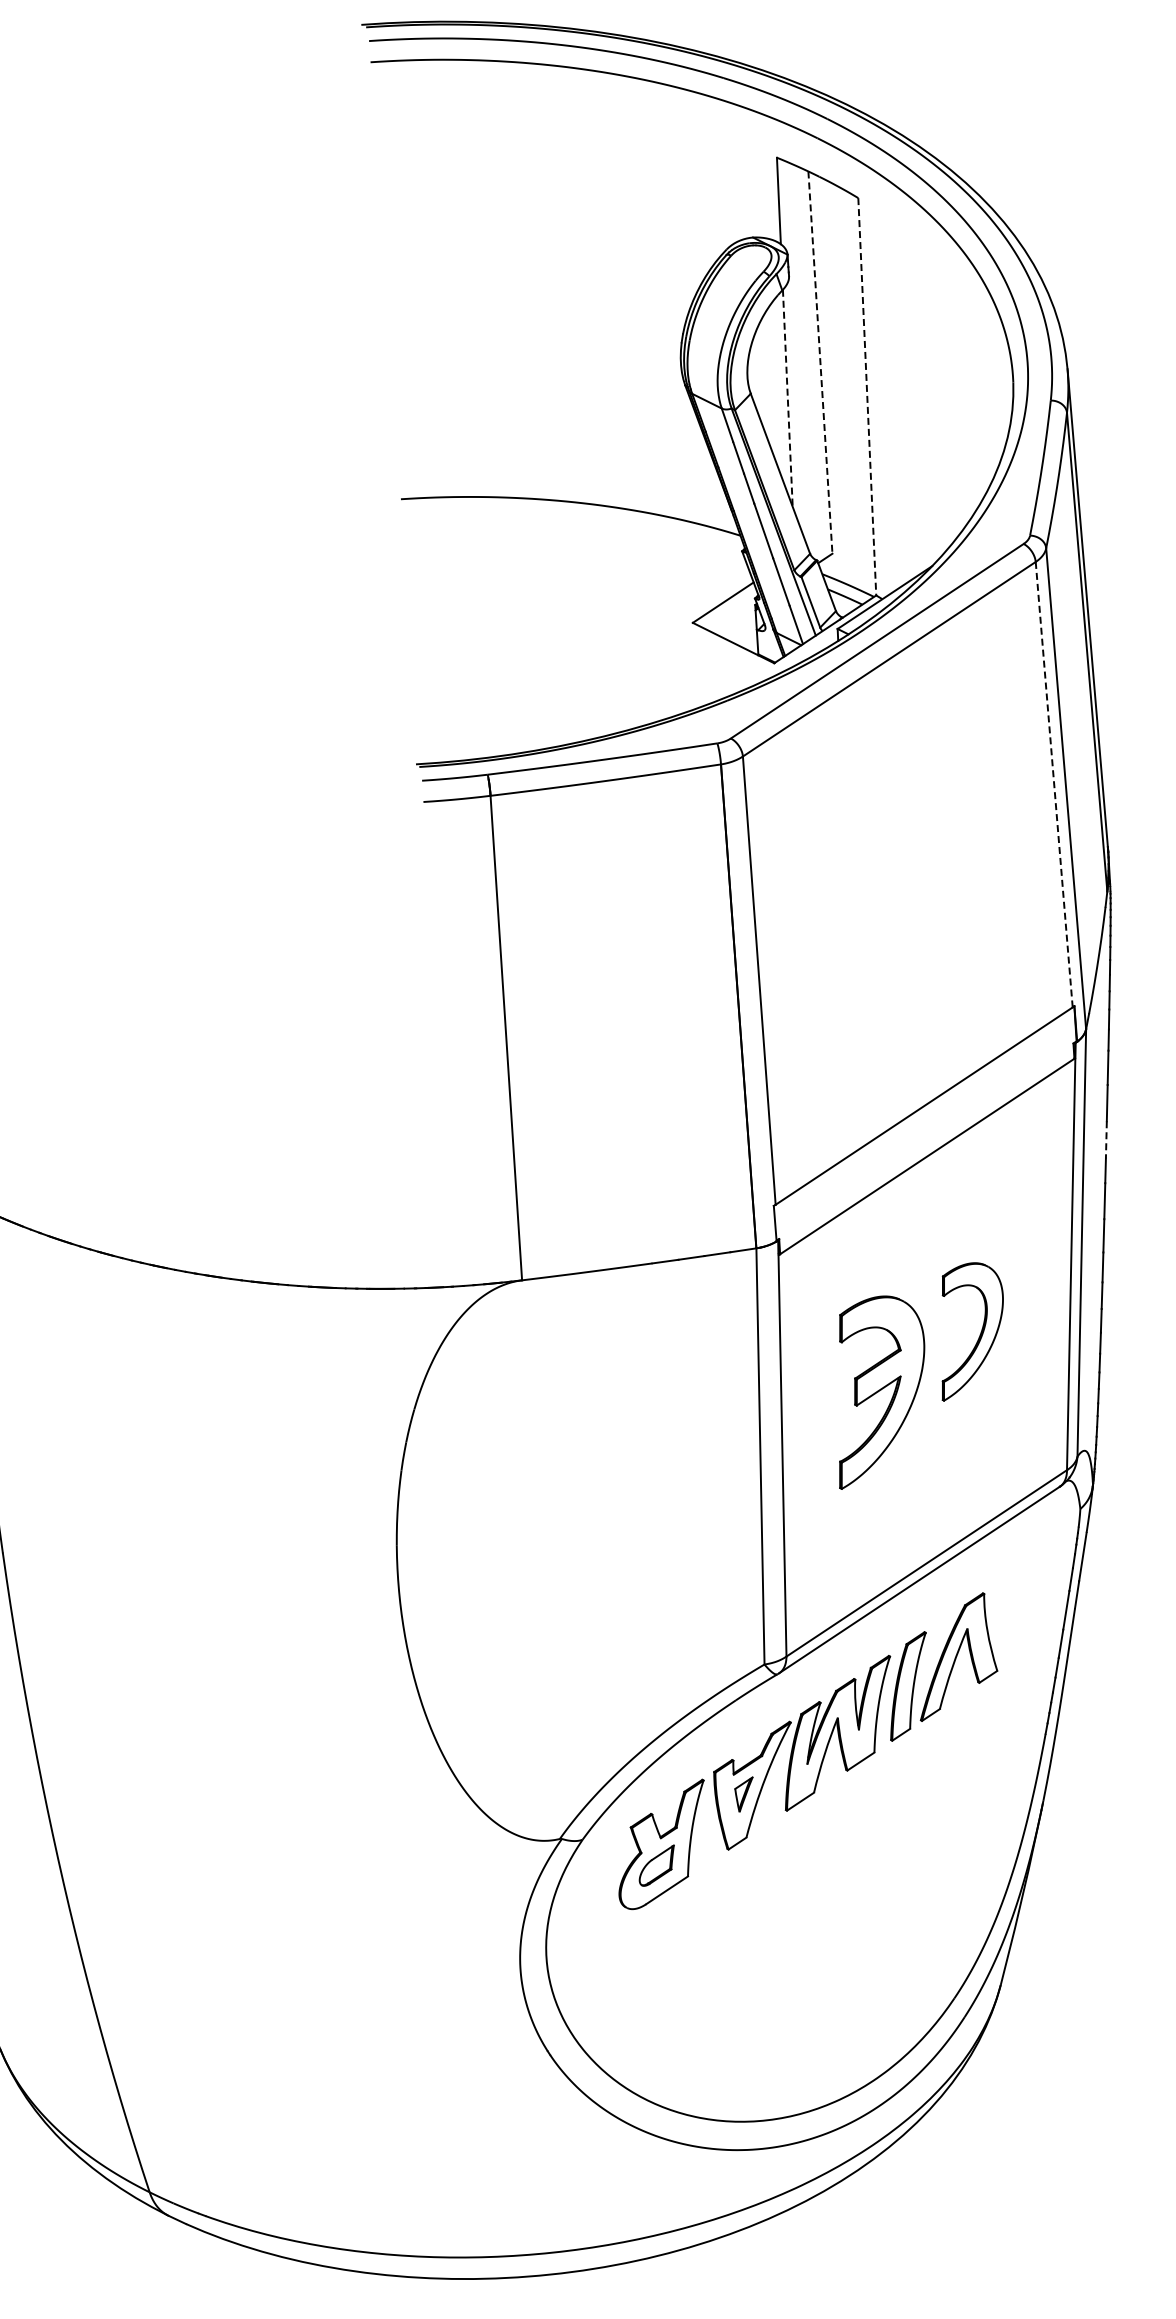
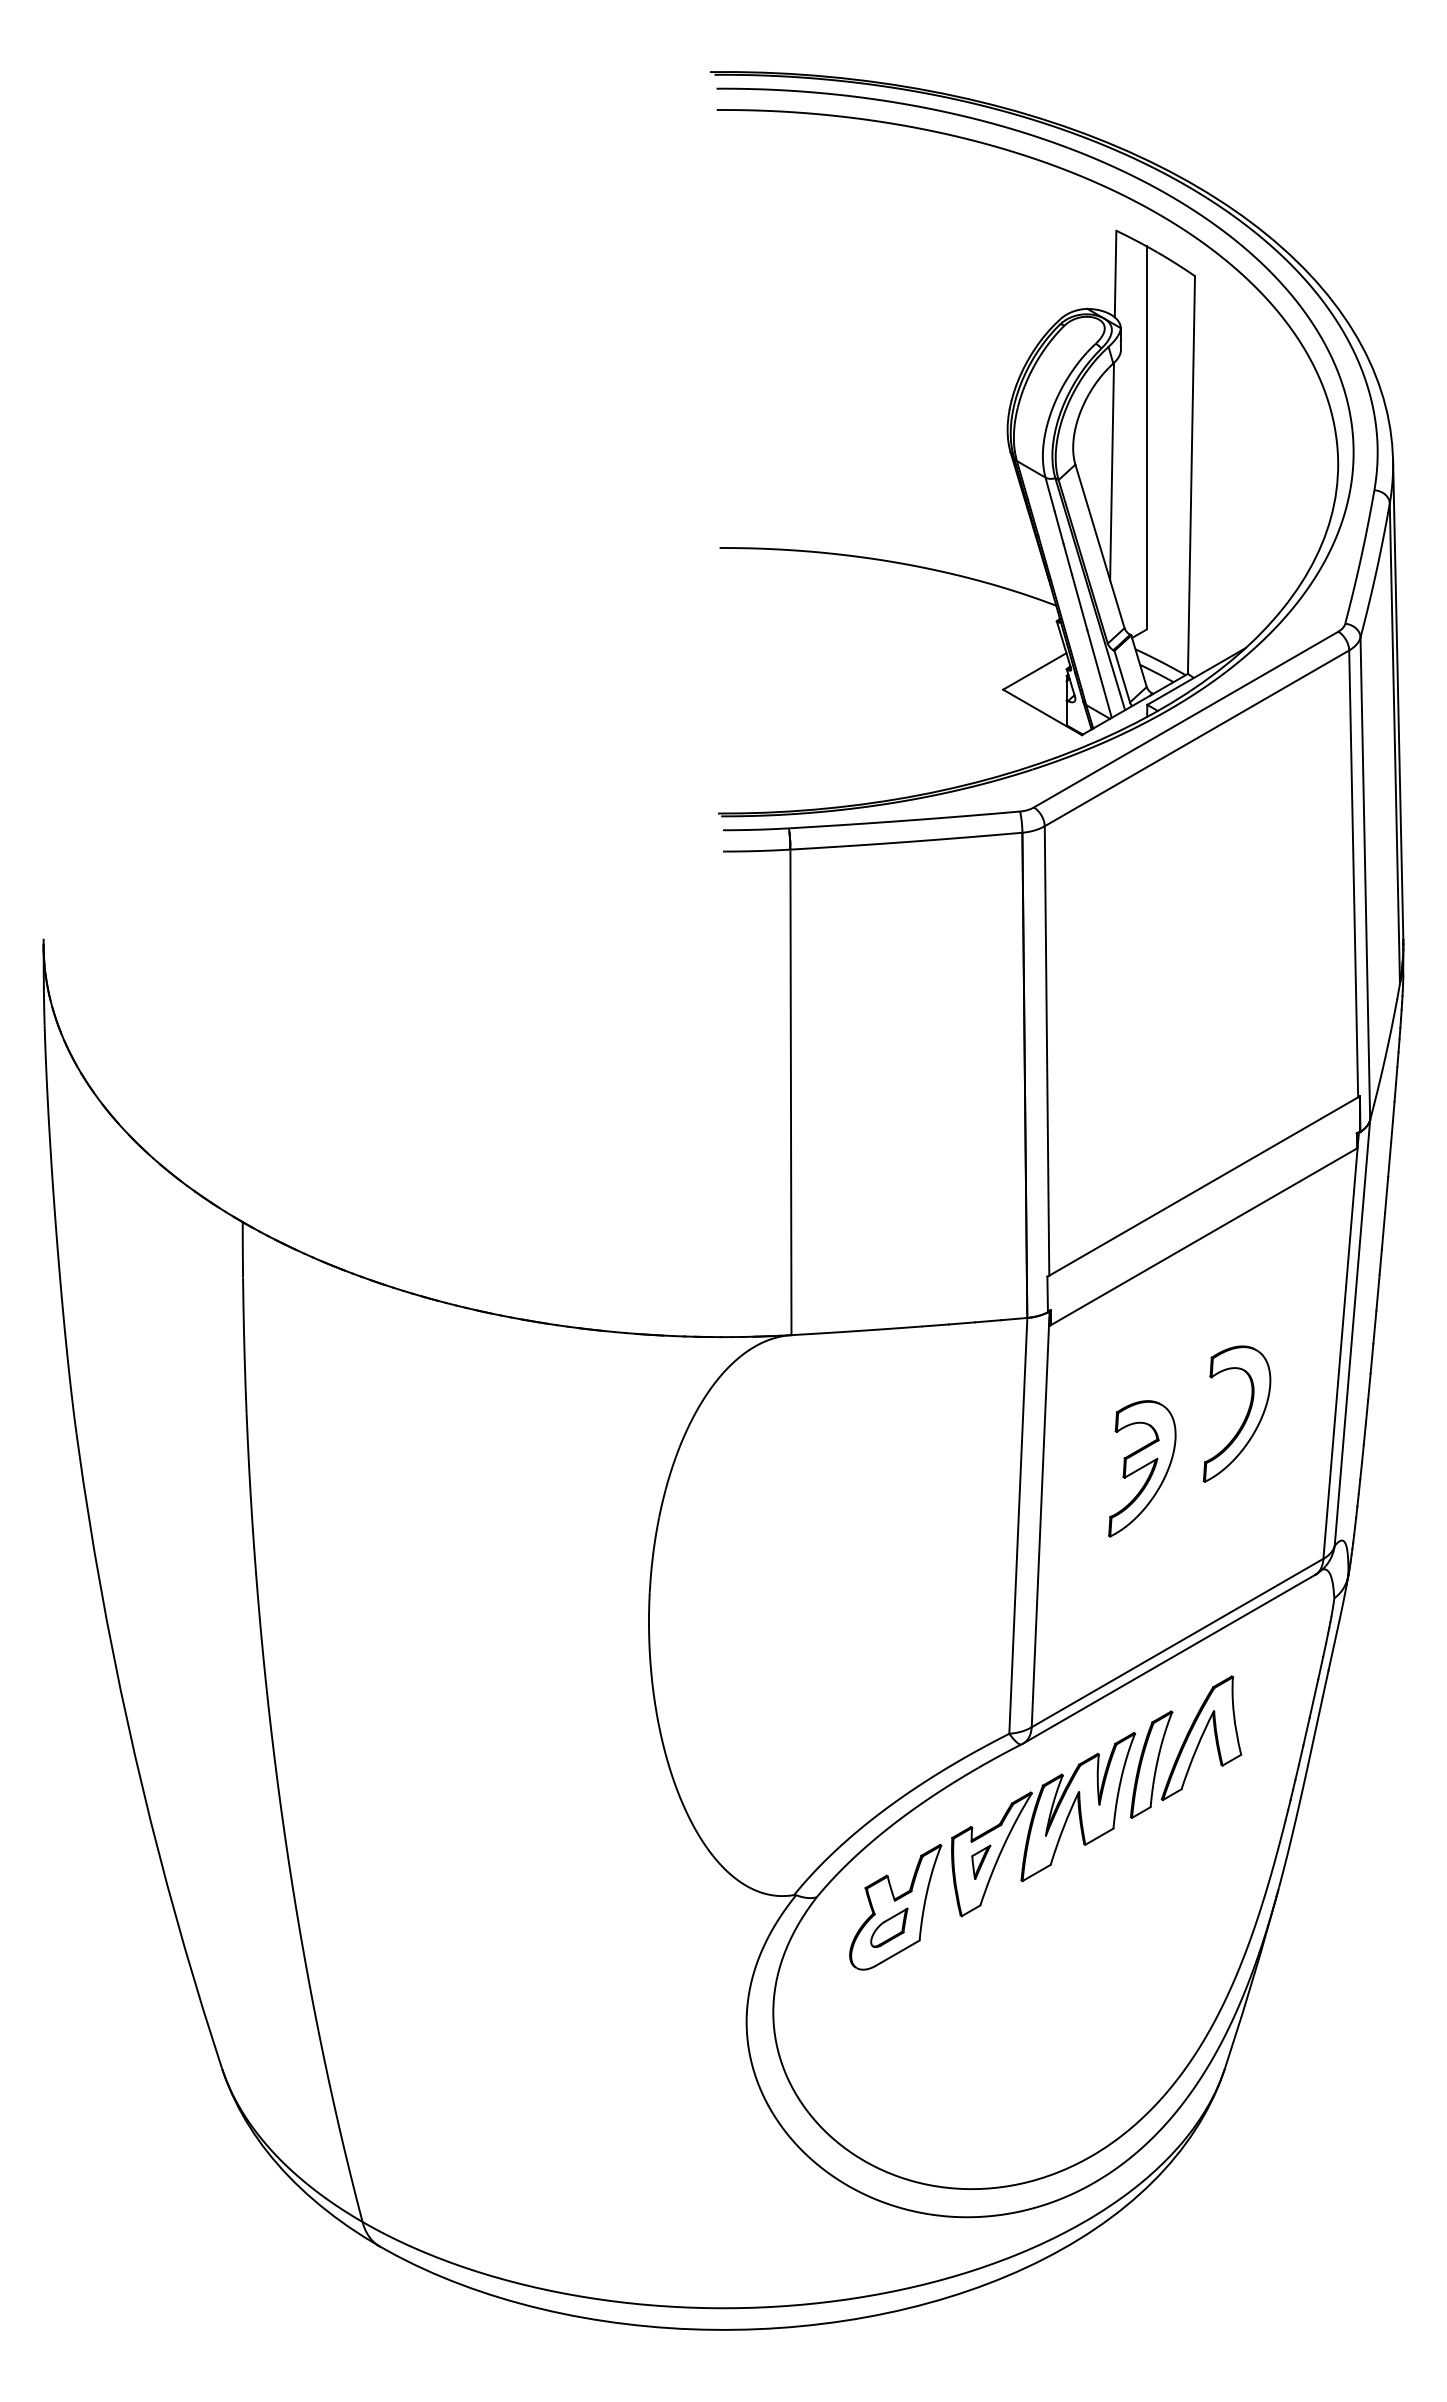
line: (820, 363) -> (1146, 438), dashed -> solid
line: (867, 397) -> (1191, 475), dashed -> solid
line: (788, 398) -> (1112, 471), dashed -> solid
line: (1054, 784) -> (1353, 873), dashed -> solid
line: (1106, 1139) -> (1383, 1231), dashed -> solid
part: (880, 1391) -> (1142, 1468), size x0.71

